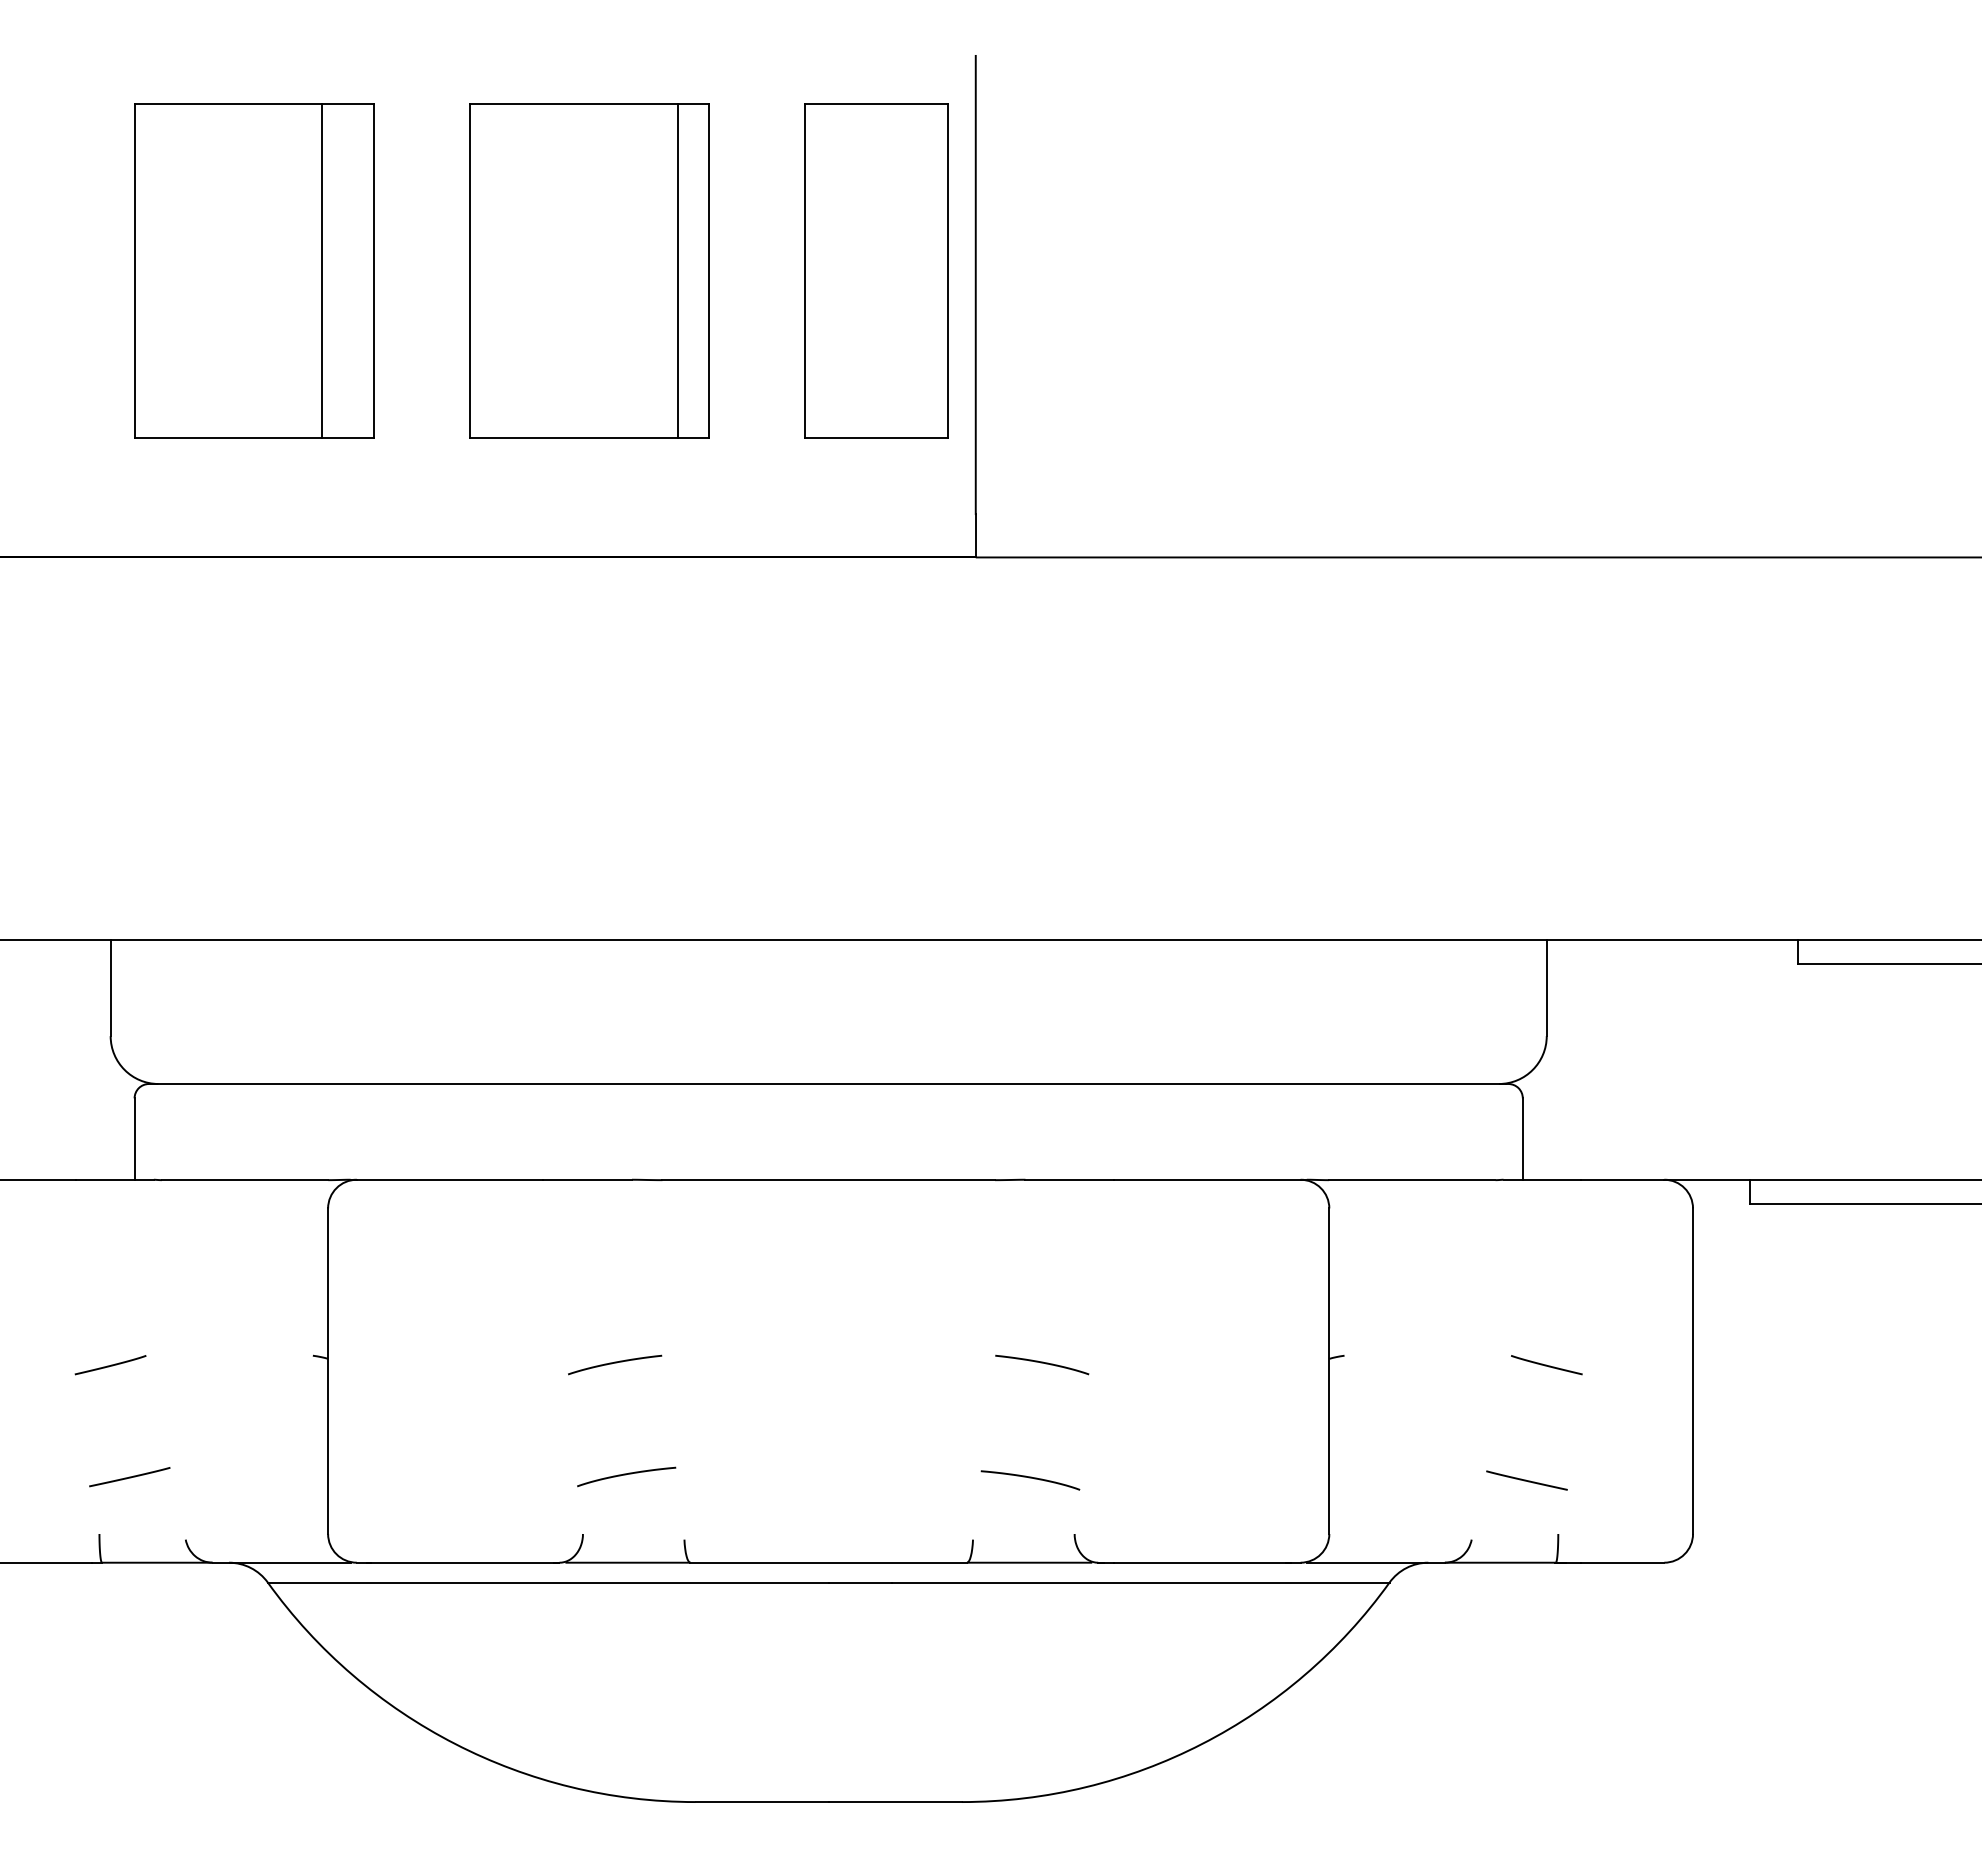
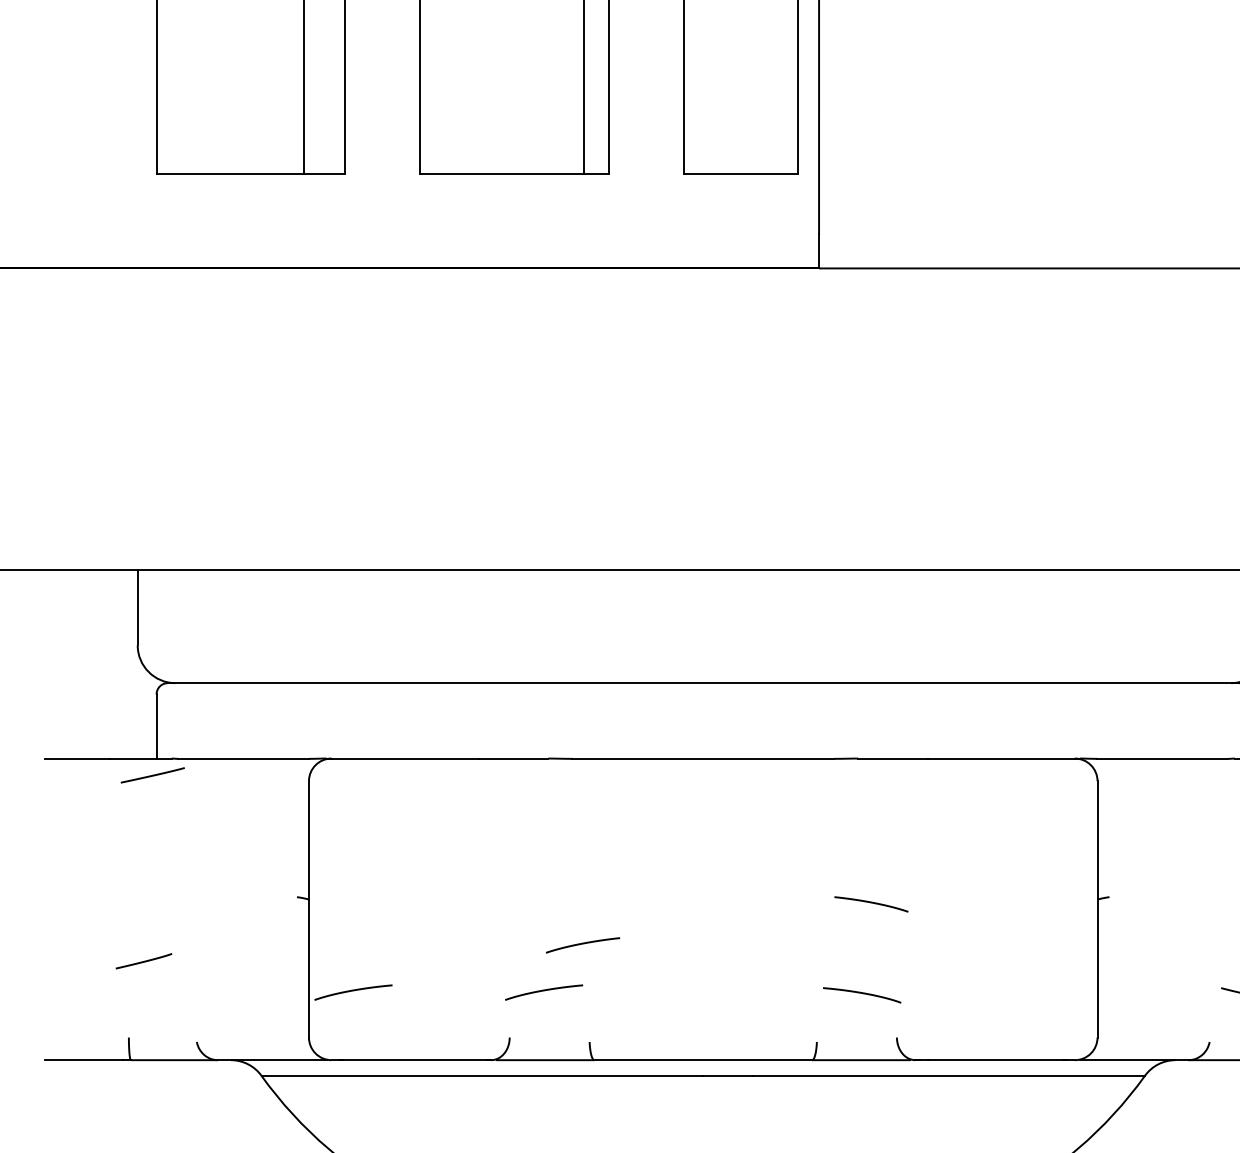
curve: (615, 1363) -> (583, 944), moved
line: (110, 1365) -> (143, 961), moved
curve: (384, 1475) -> (353, 991), added
line: (129, 1477) -> (152, 775), moved

